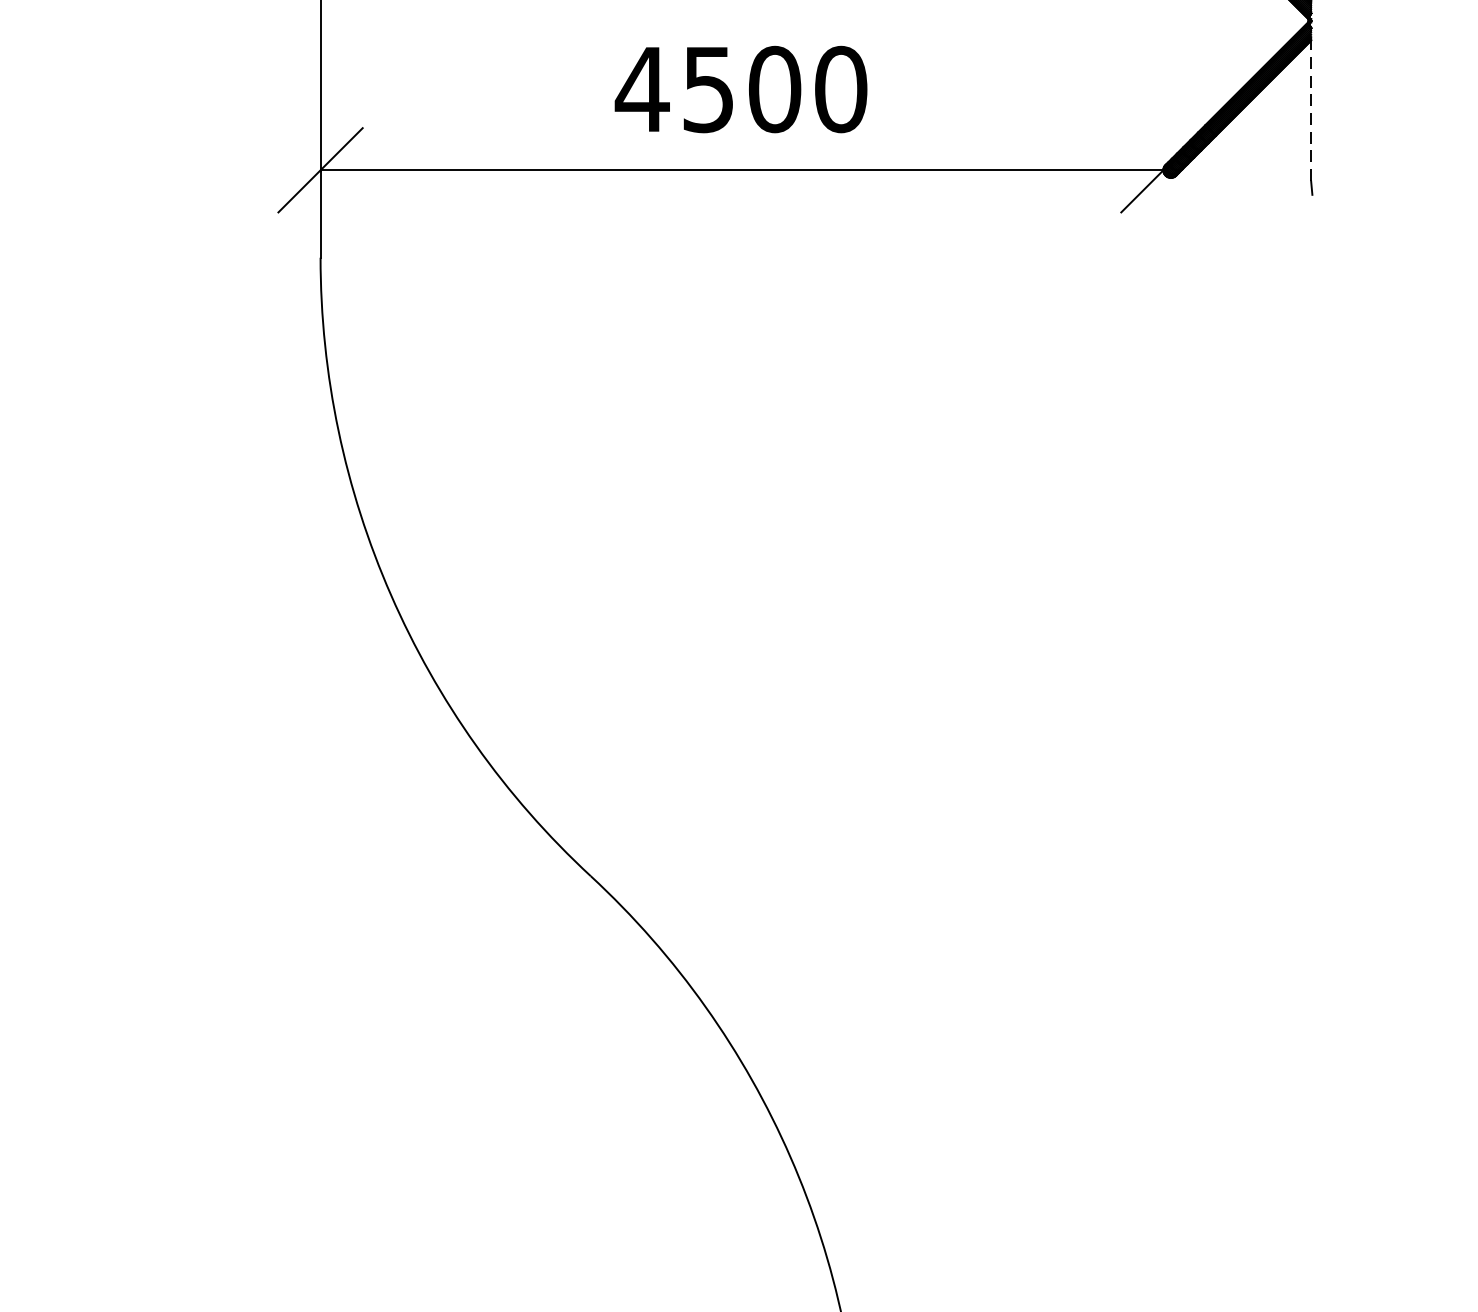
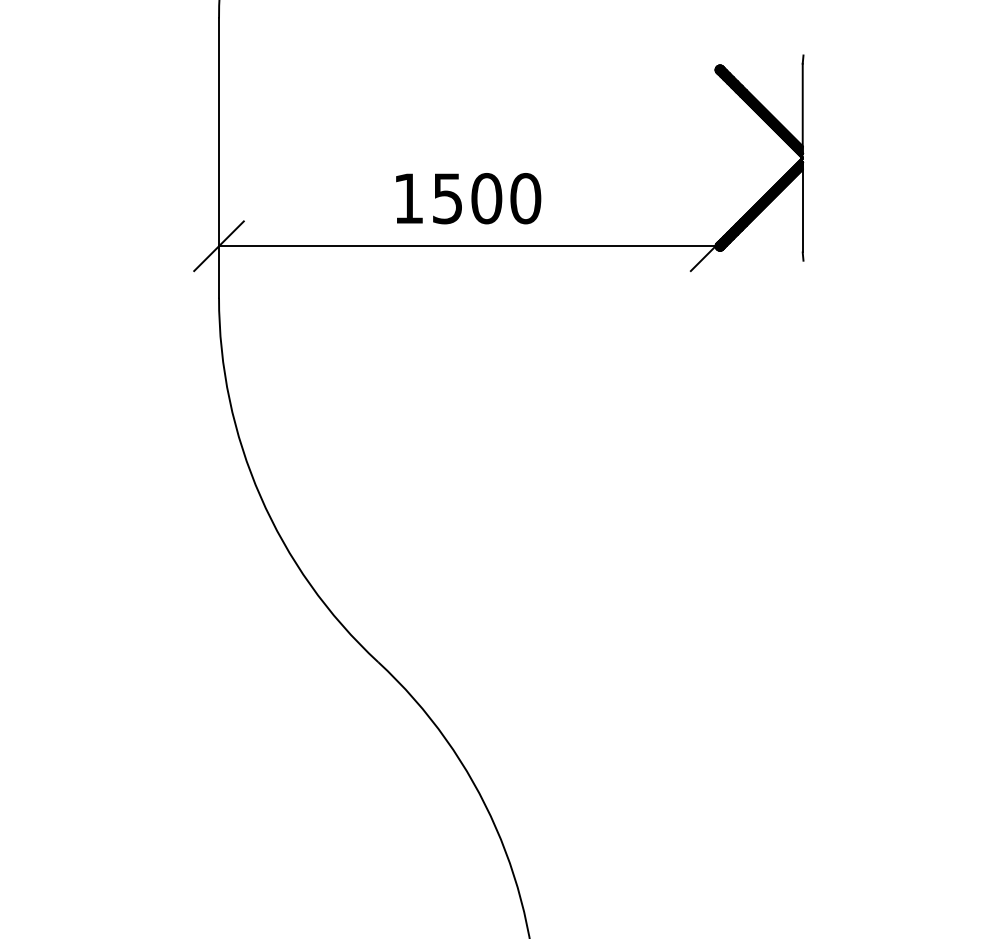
text: (642, 89) -> (408, 198), 4500 -> 1500
line: (1310, 102) -> (802, 206), dashed -> solid

